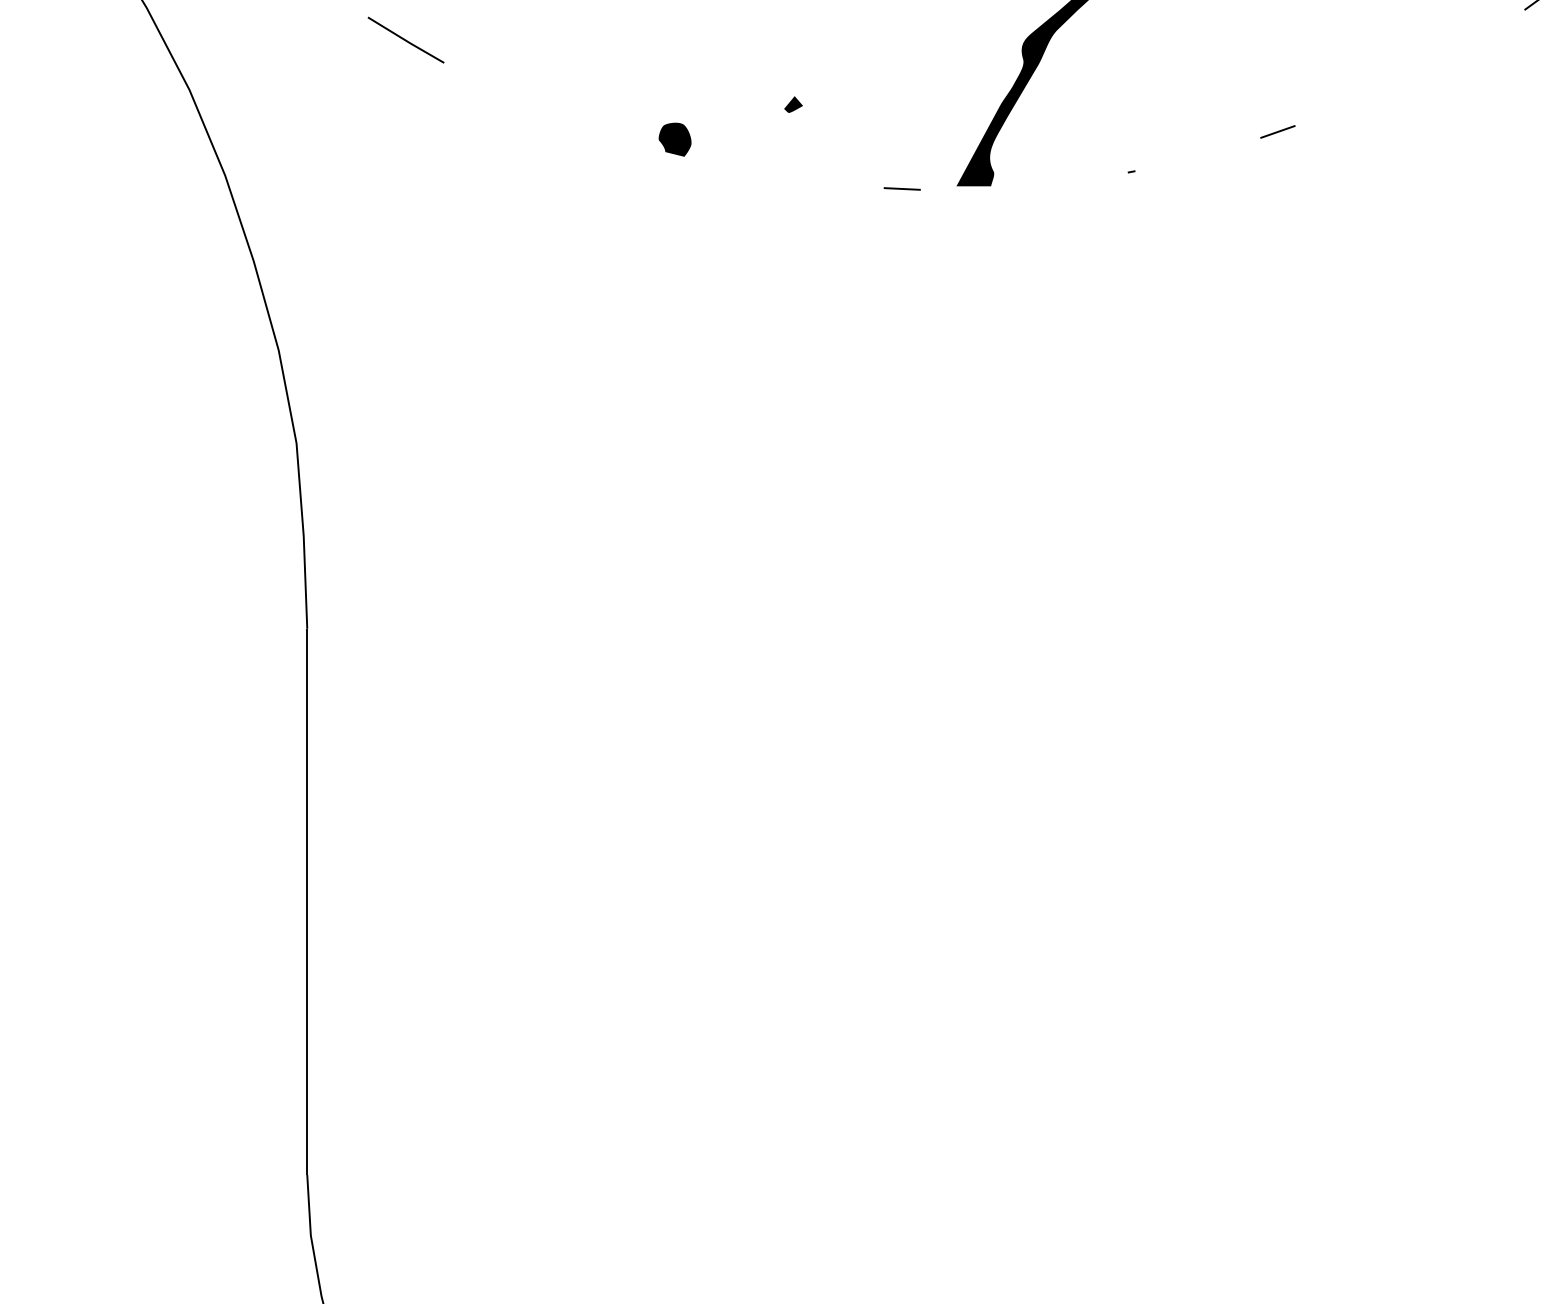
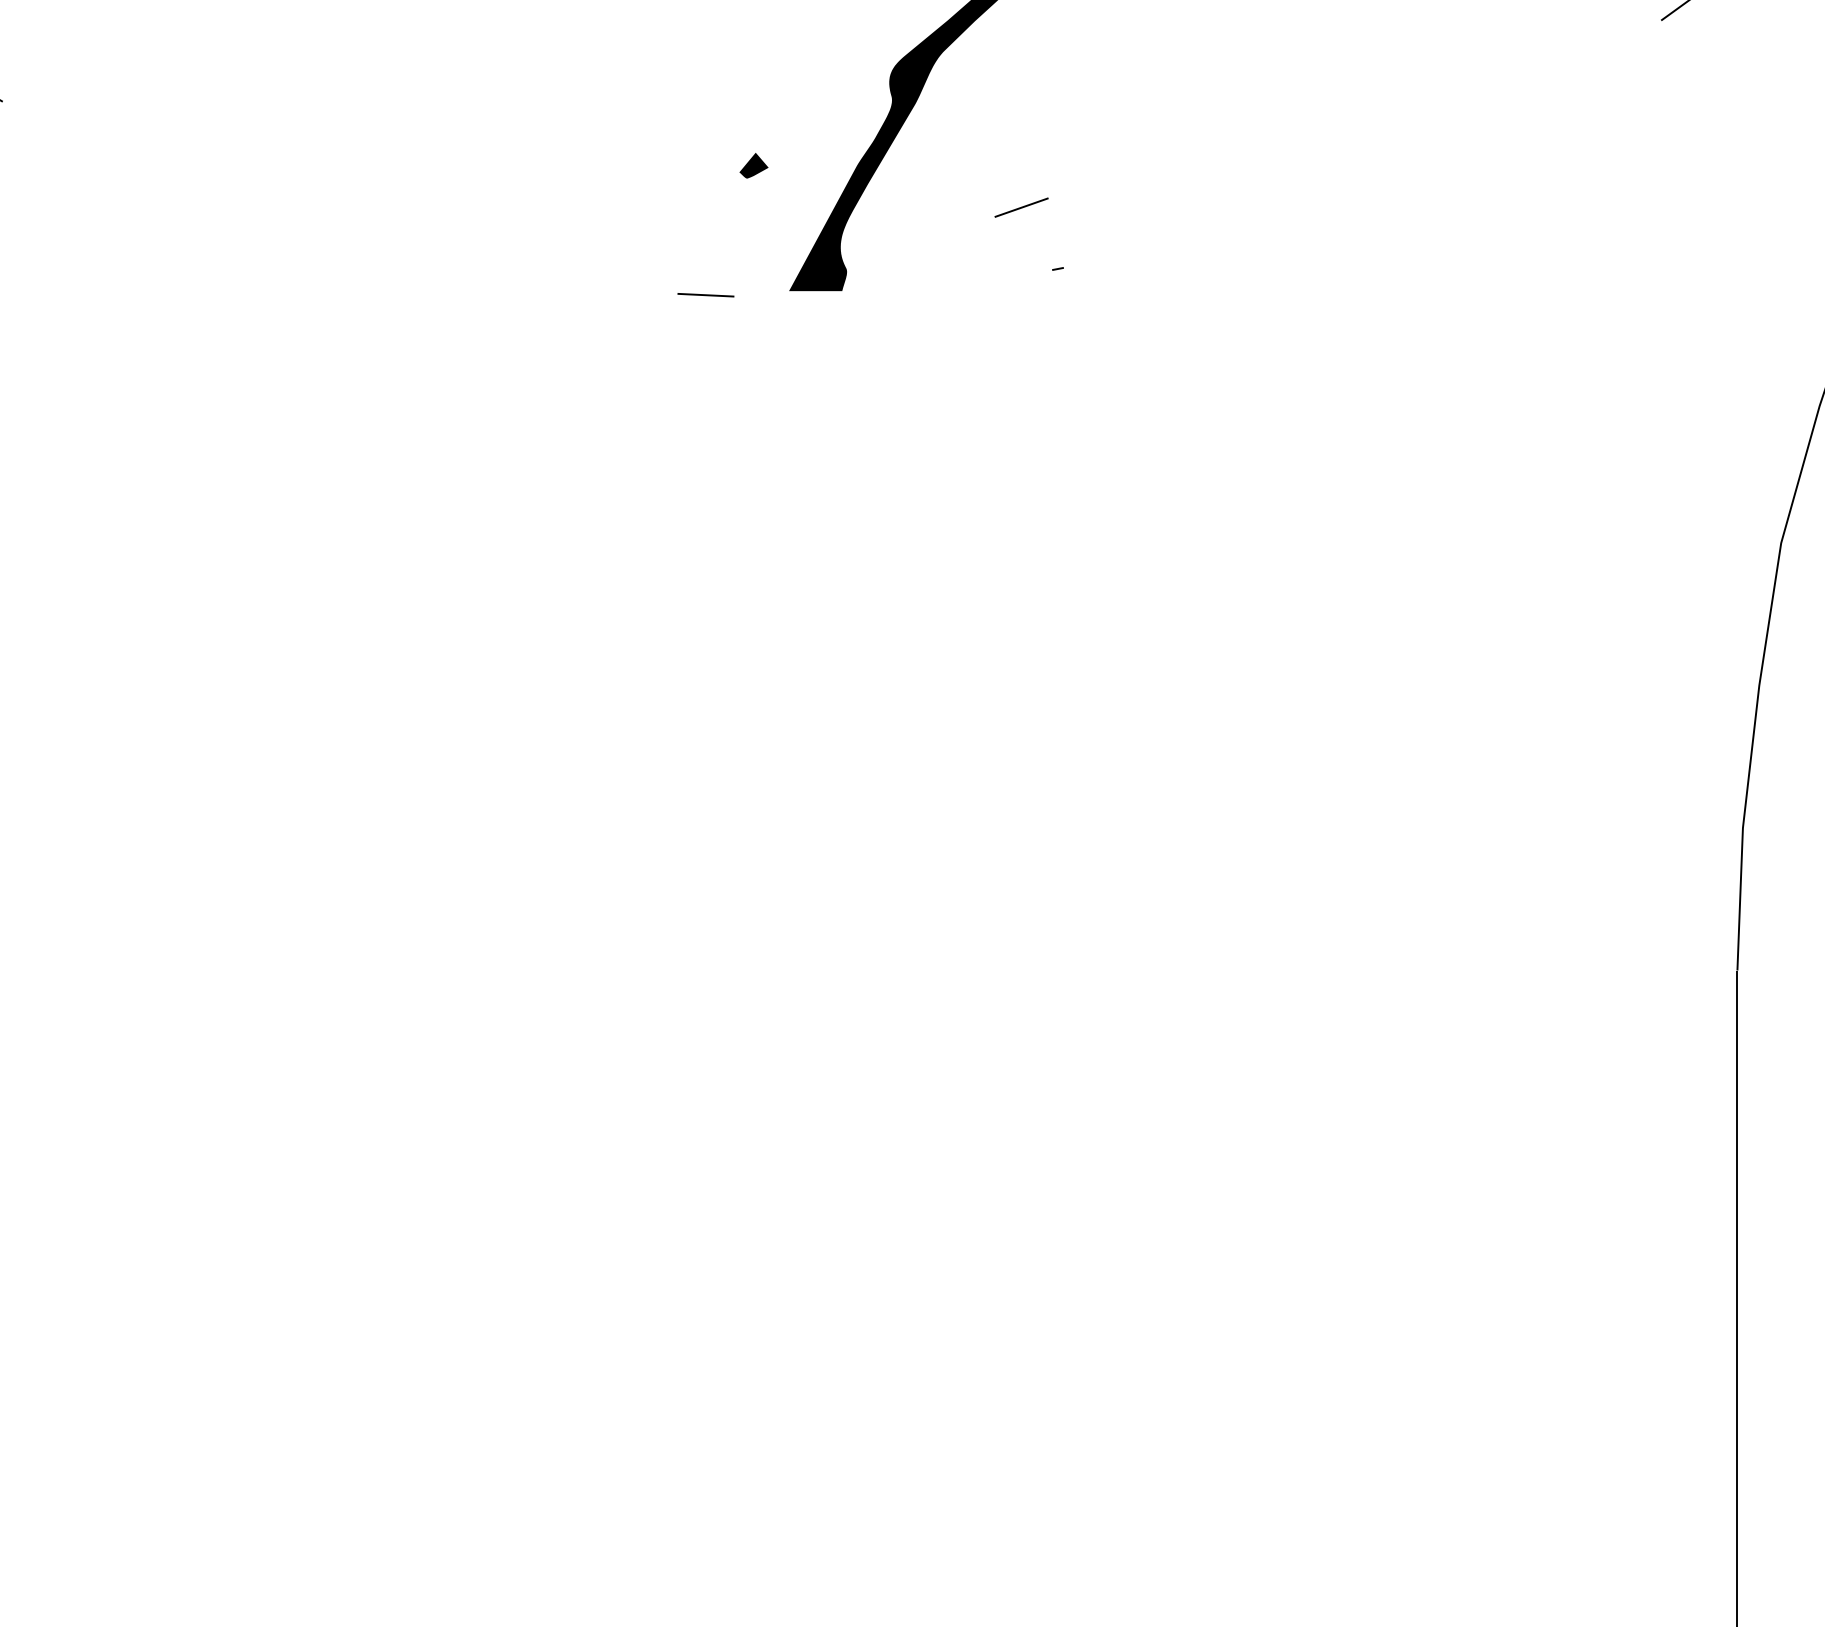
part: (793, 104) -> (753, 165), moved
line: (1277, 131) -> (1020, 206), moved
part: (674, 139) -> (356, 219), removed

